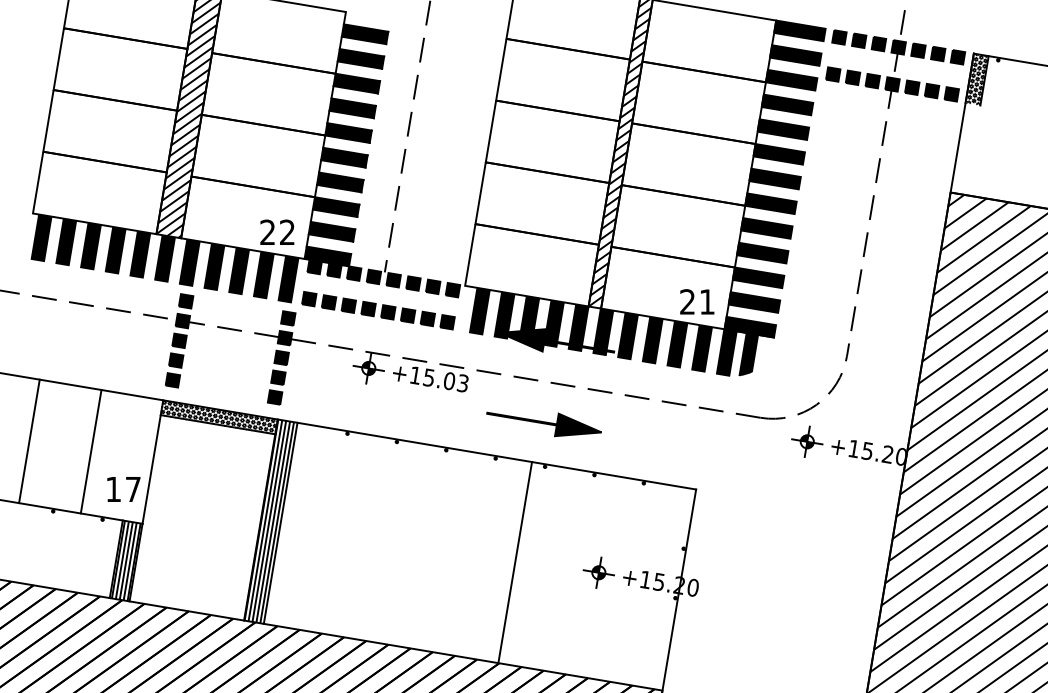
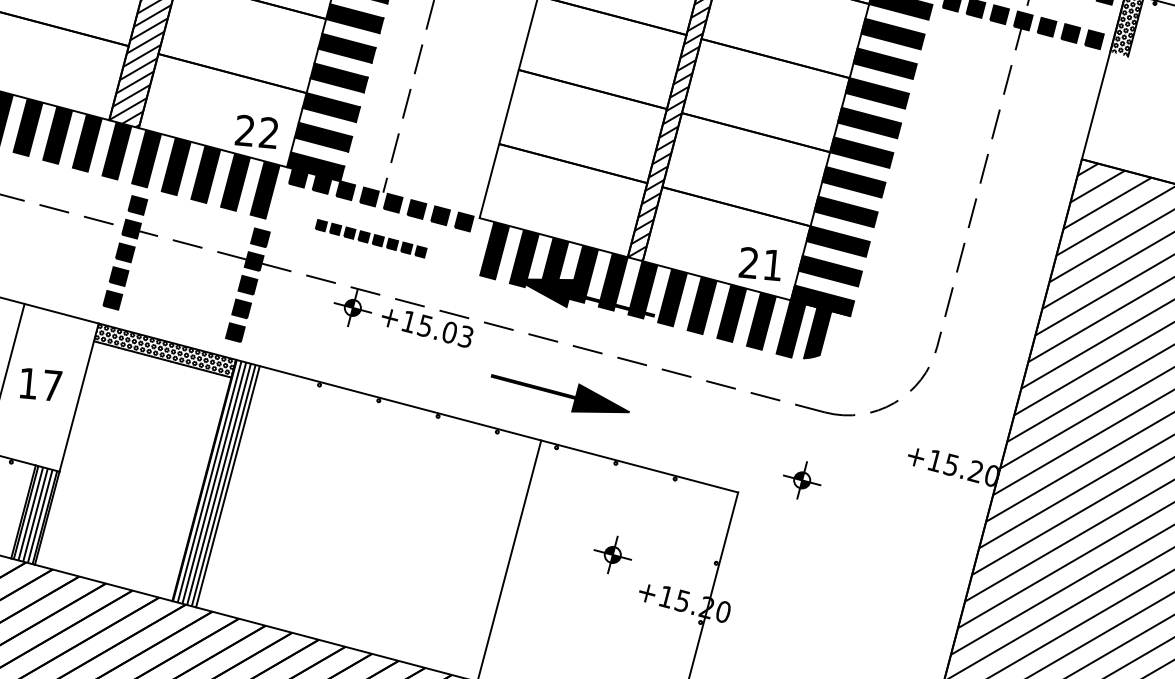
part: (378, 310) -> (371, 238), size x0.6
part: (807, 441) -> (802, 480), moved
text: (123, 489) -> (40, 384), moved
part: (598, 572) -> (612, 554), moved

